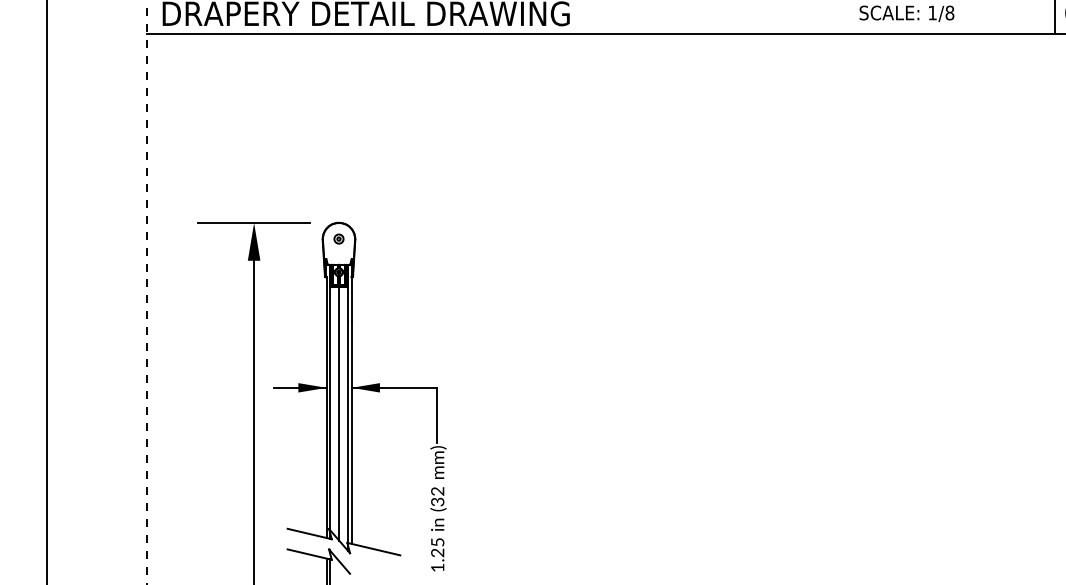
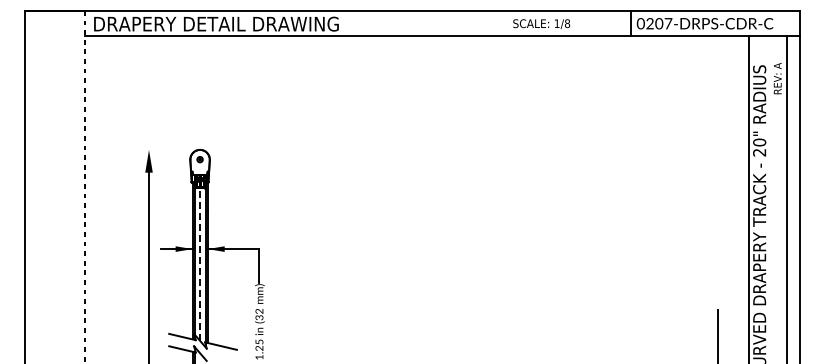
line: (253, 222) -> (148, 149), removed
line: (339, 413) -> (200, 264), solid -> dashed

